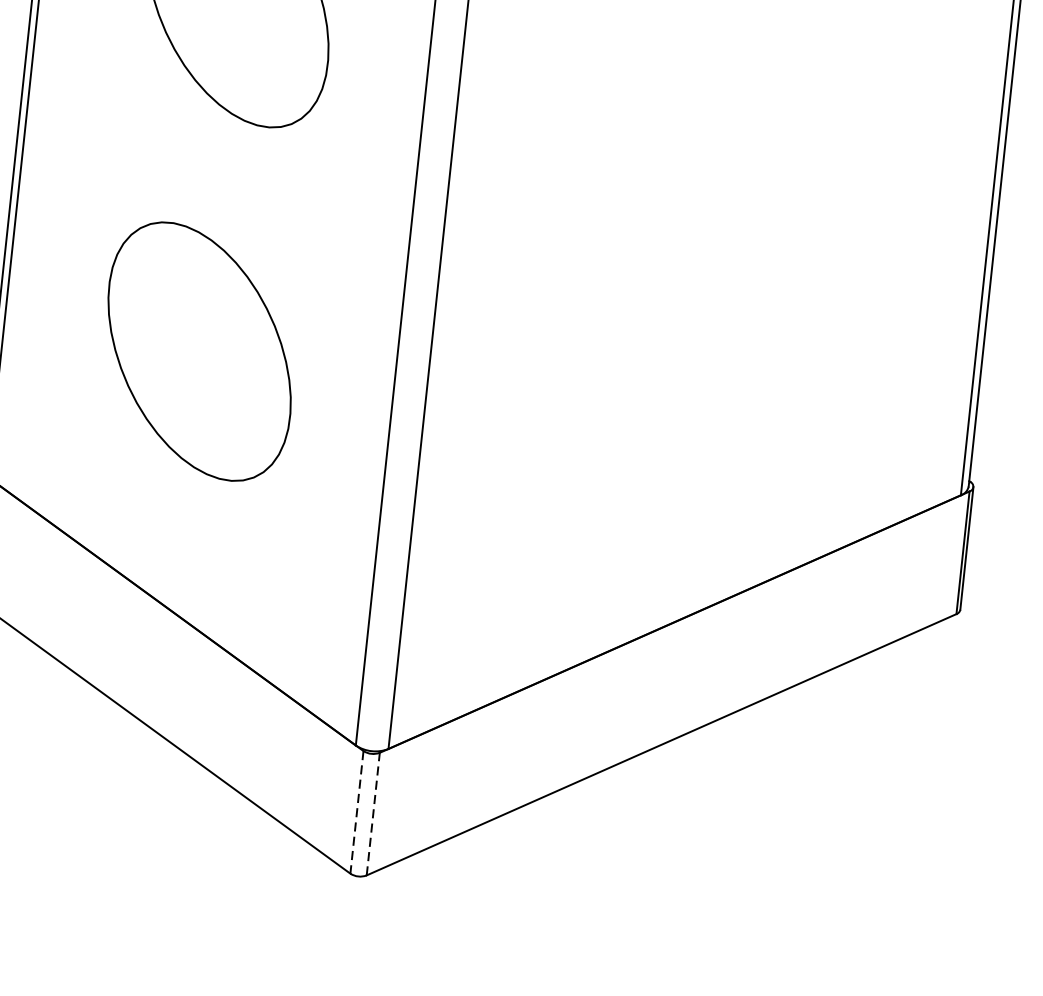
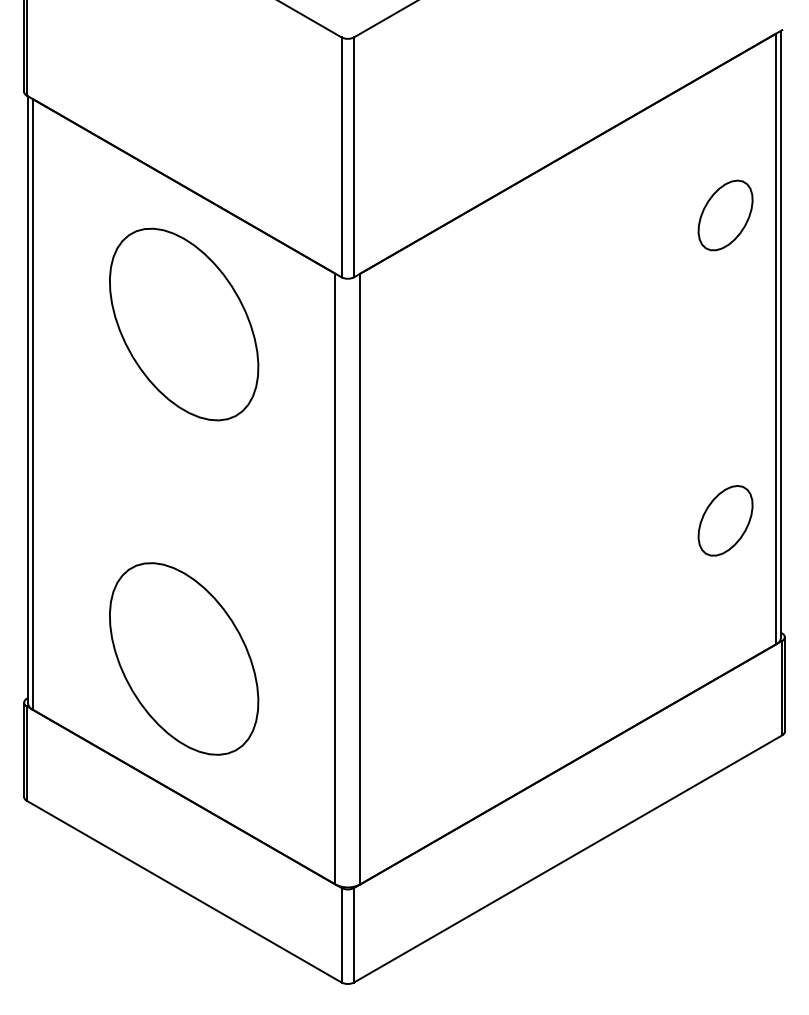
part: (912, 327) -> (725, 520), added
part: (200, 351) -> (184, 658), moved
line: (356, 812) -> (341, 935), dashed -> solid
line: (373, 813) -> (354, 934), dashed -> solid

